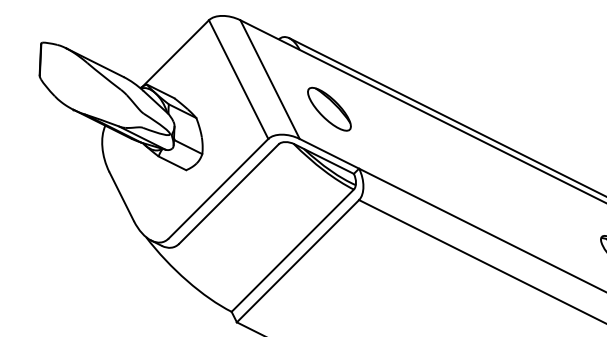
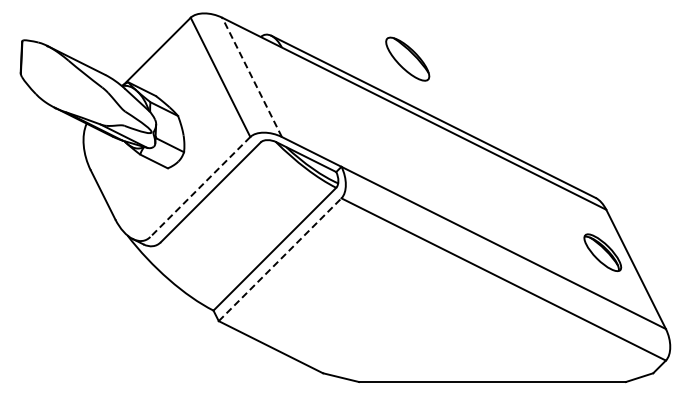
line: (270, 79) -> (252, 77), solid -> dashed
part: (329, 108) -> (407, 58), moved
line: (218, 188) -> (200, 186), solid -> dashed
line: (298, 260) -> (280, 259), solid -> dashed

